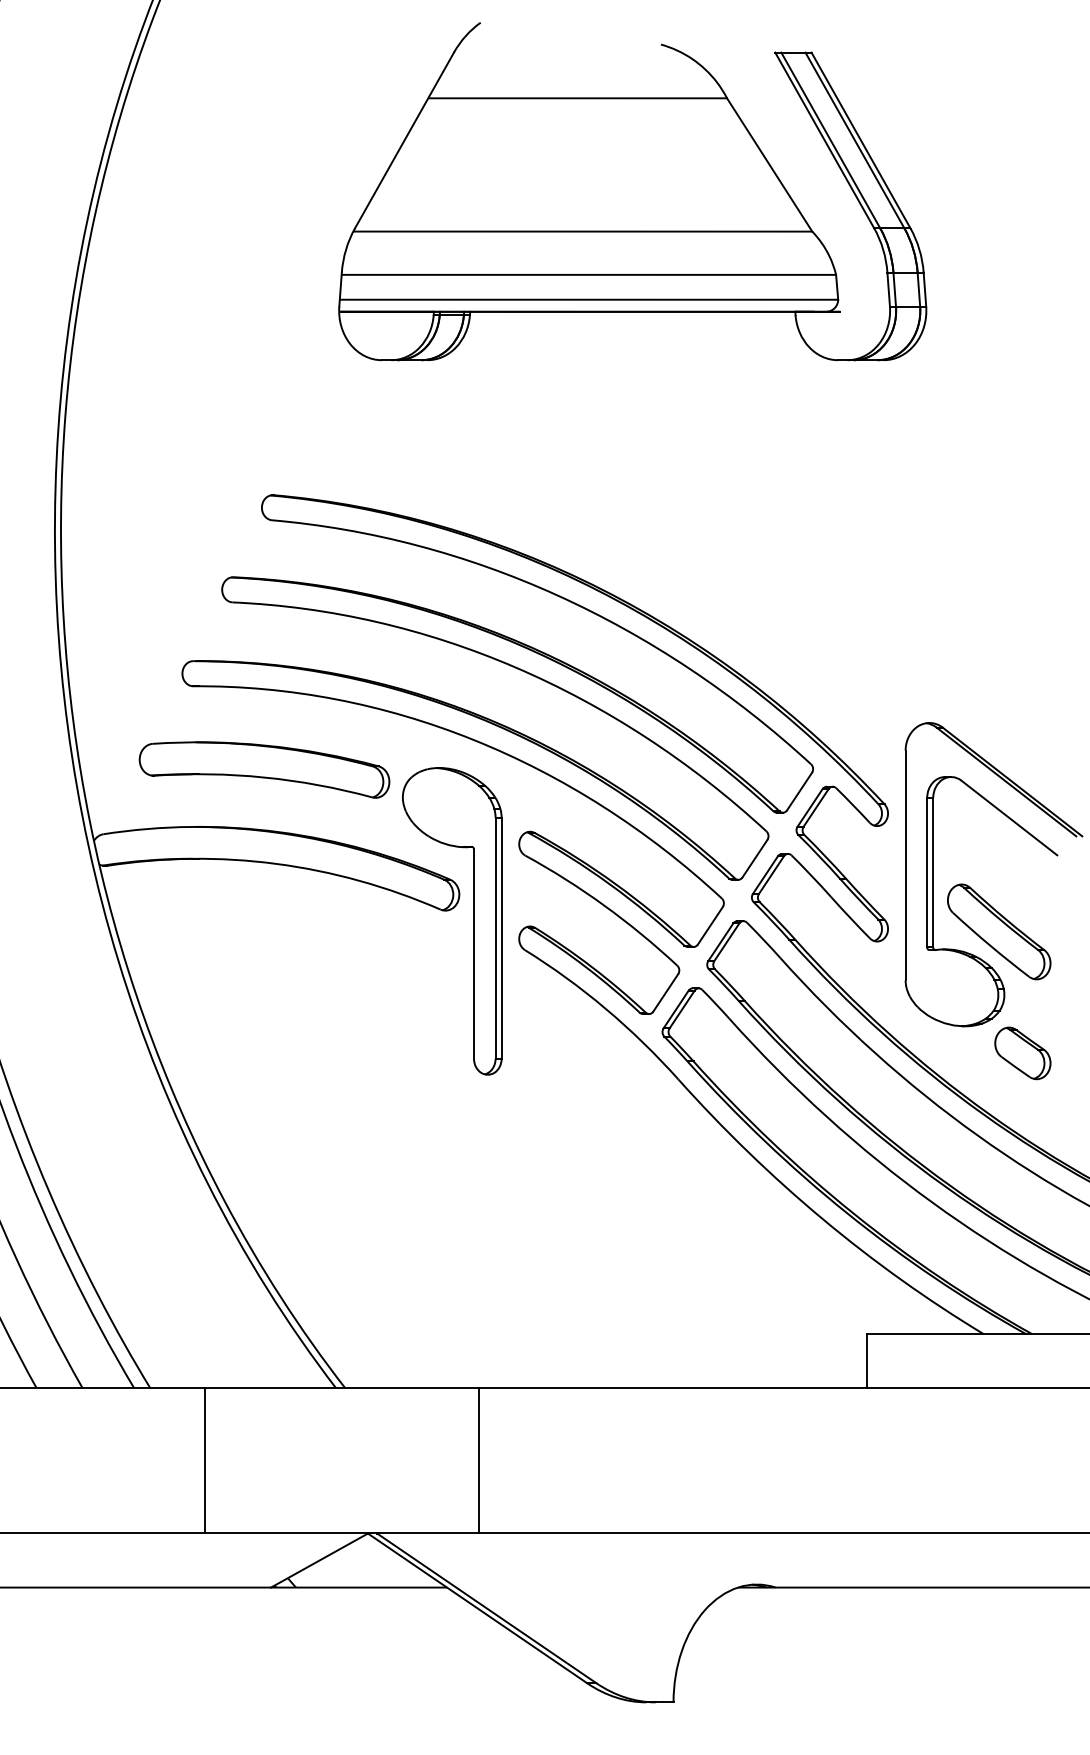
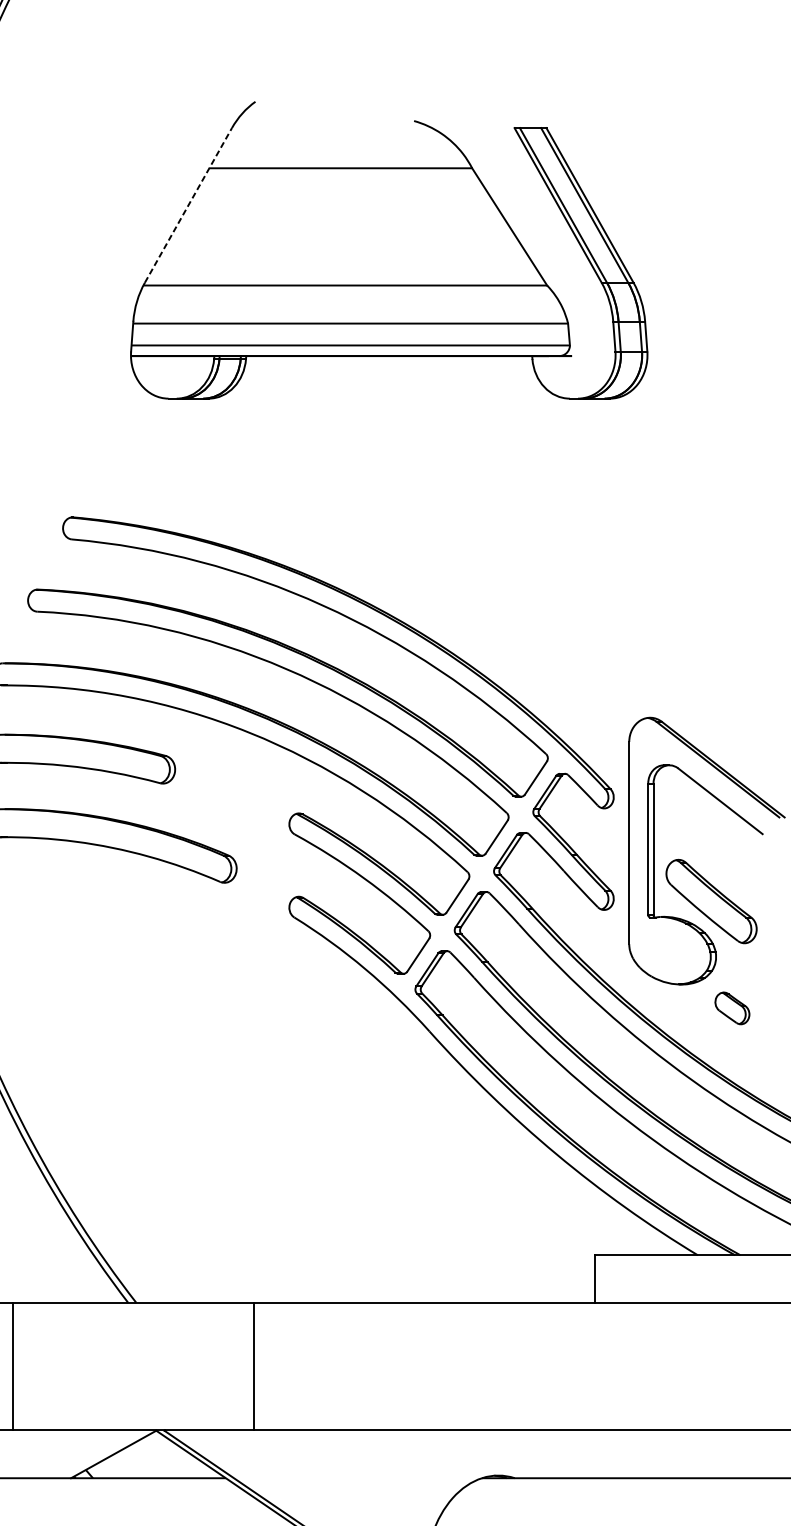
line: (404, 140) -> (188, 205), solid -> dashed
part: (473, 921) -> (249, 892), removed
part: (1022, 1053) -> (732, 1008), size x0.7

